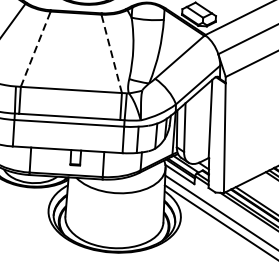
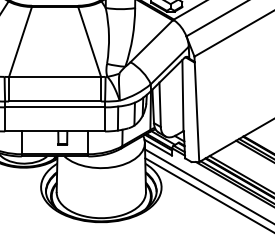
line: (35, 48) -> (20, 41), dashed -> solid
line: (111, 53) -> (89, 41), dashed -> solid

